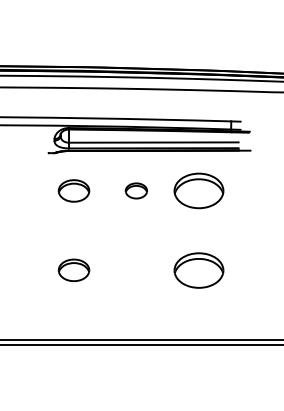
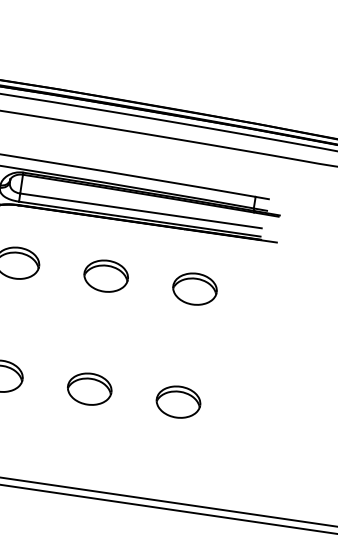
part: (136, 190) -> (106, 275), size x1.43
part: (198, 190) -> (194, 288), size x0.62
part: (198, 269) -> (178, 400), size x0.62
part: (136, 270) -> (89, 389), added

